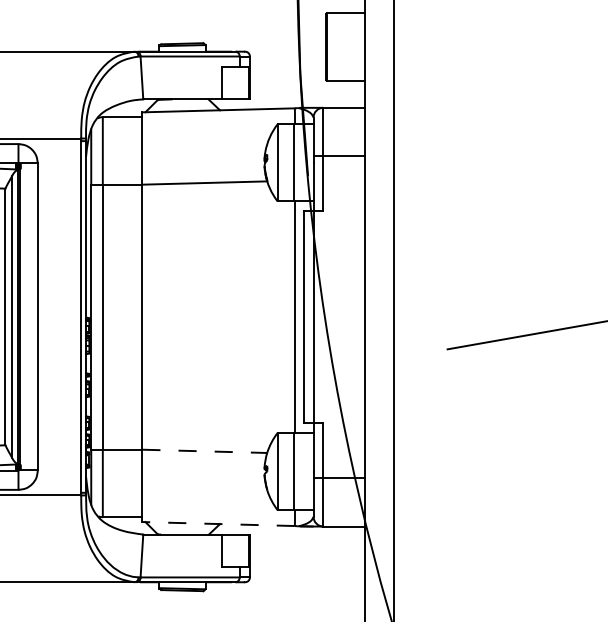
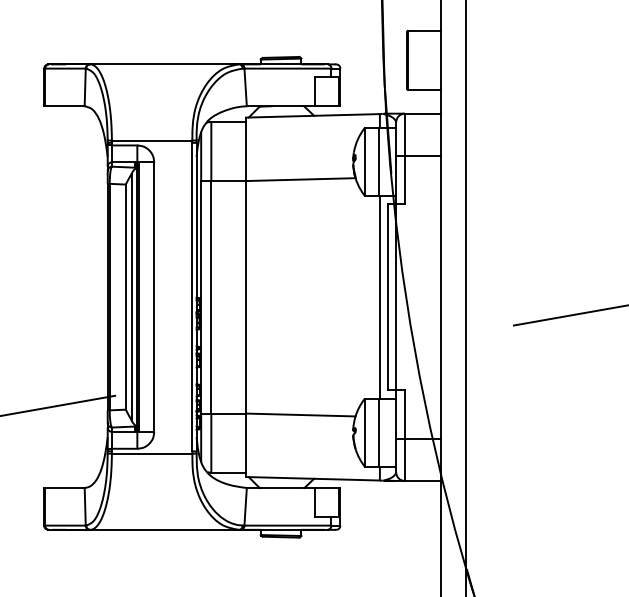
line: (204, 451) -> (300, 415), dashed -> solid
line: (218, 523) -> (312, 478), dashed -> solid

